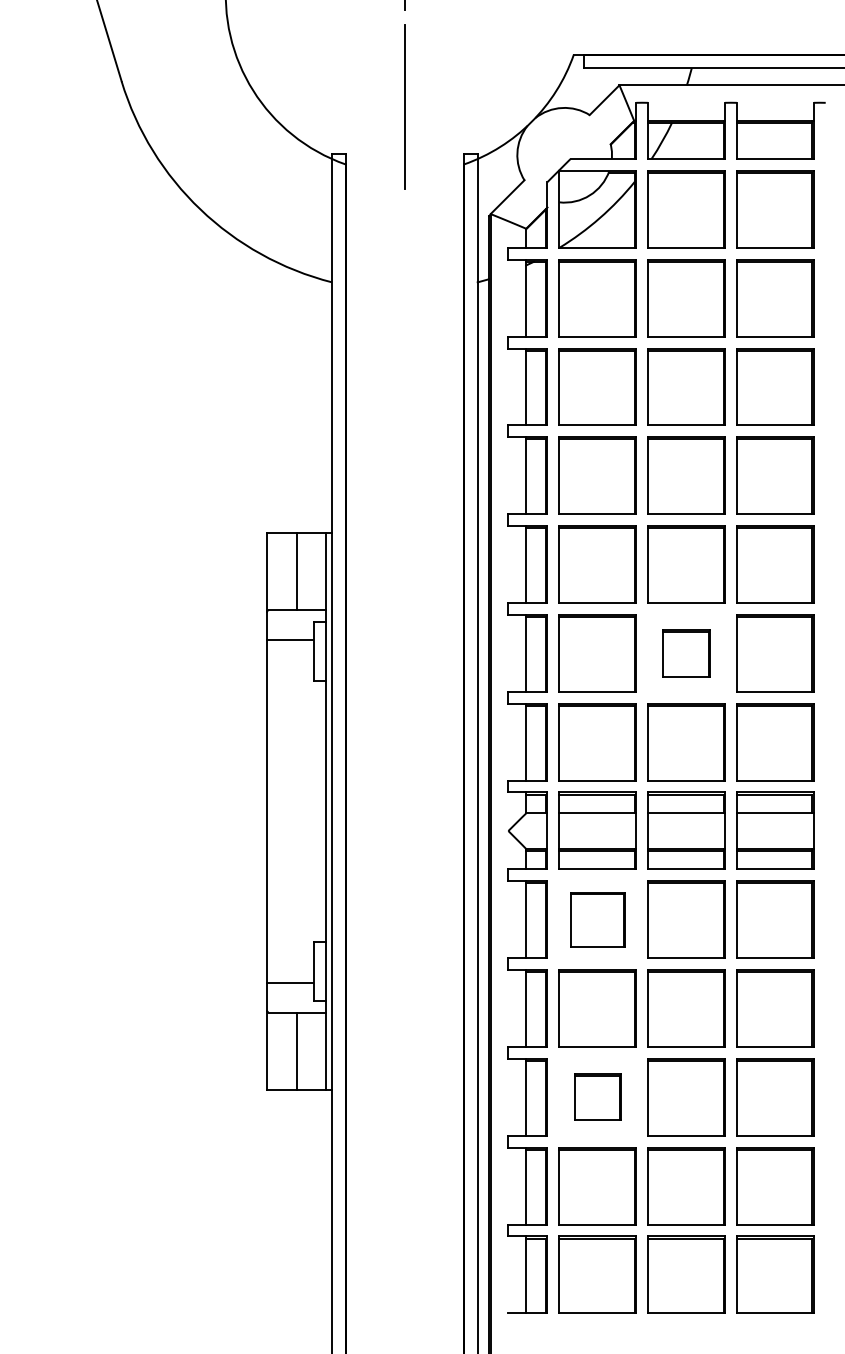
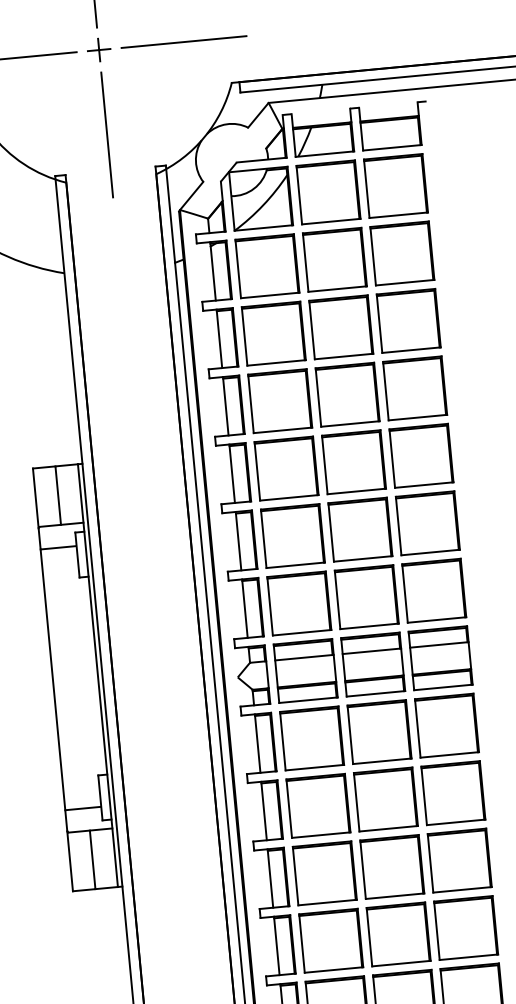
part: (686, 653) -> (360, 529), size x1.67
part: (597, 919) -> (311, 738), size x1.43
part: (597, 1097) -> (324, 873), size x1.67

